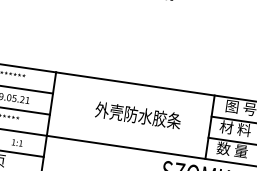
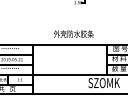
text: (137, 114) -> (73, 33), moved

